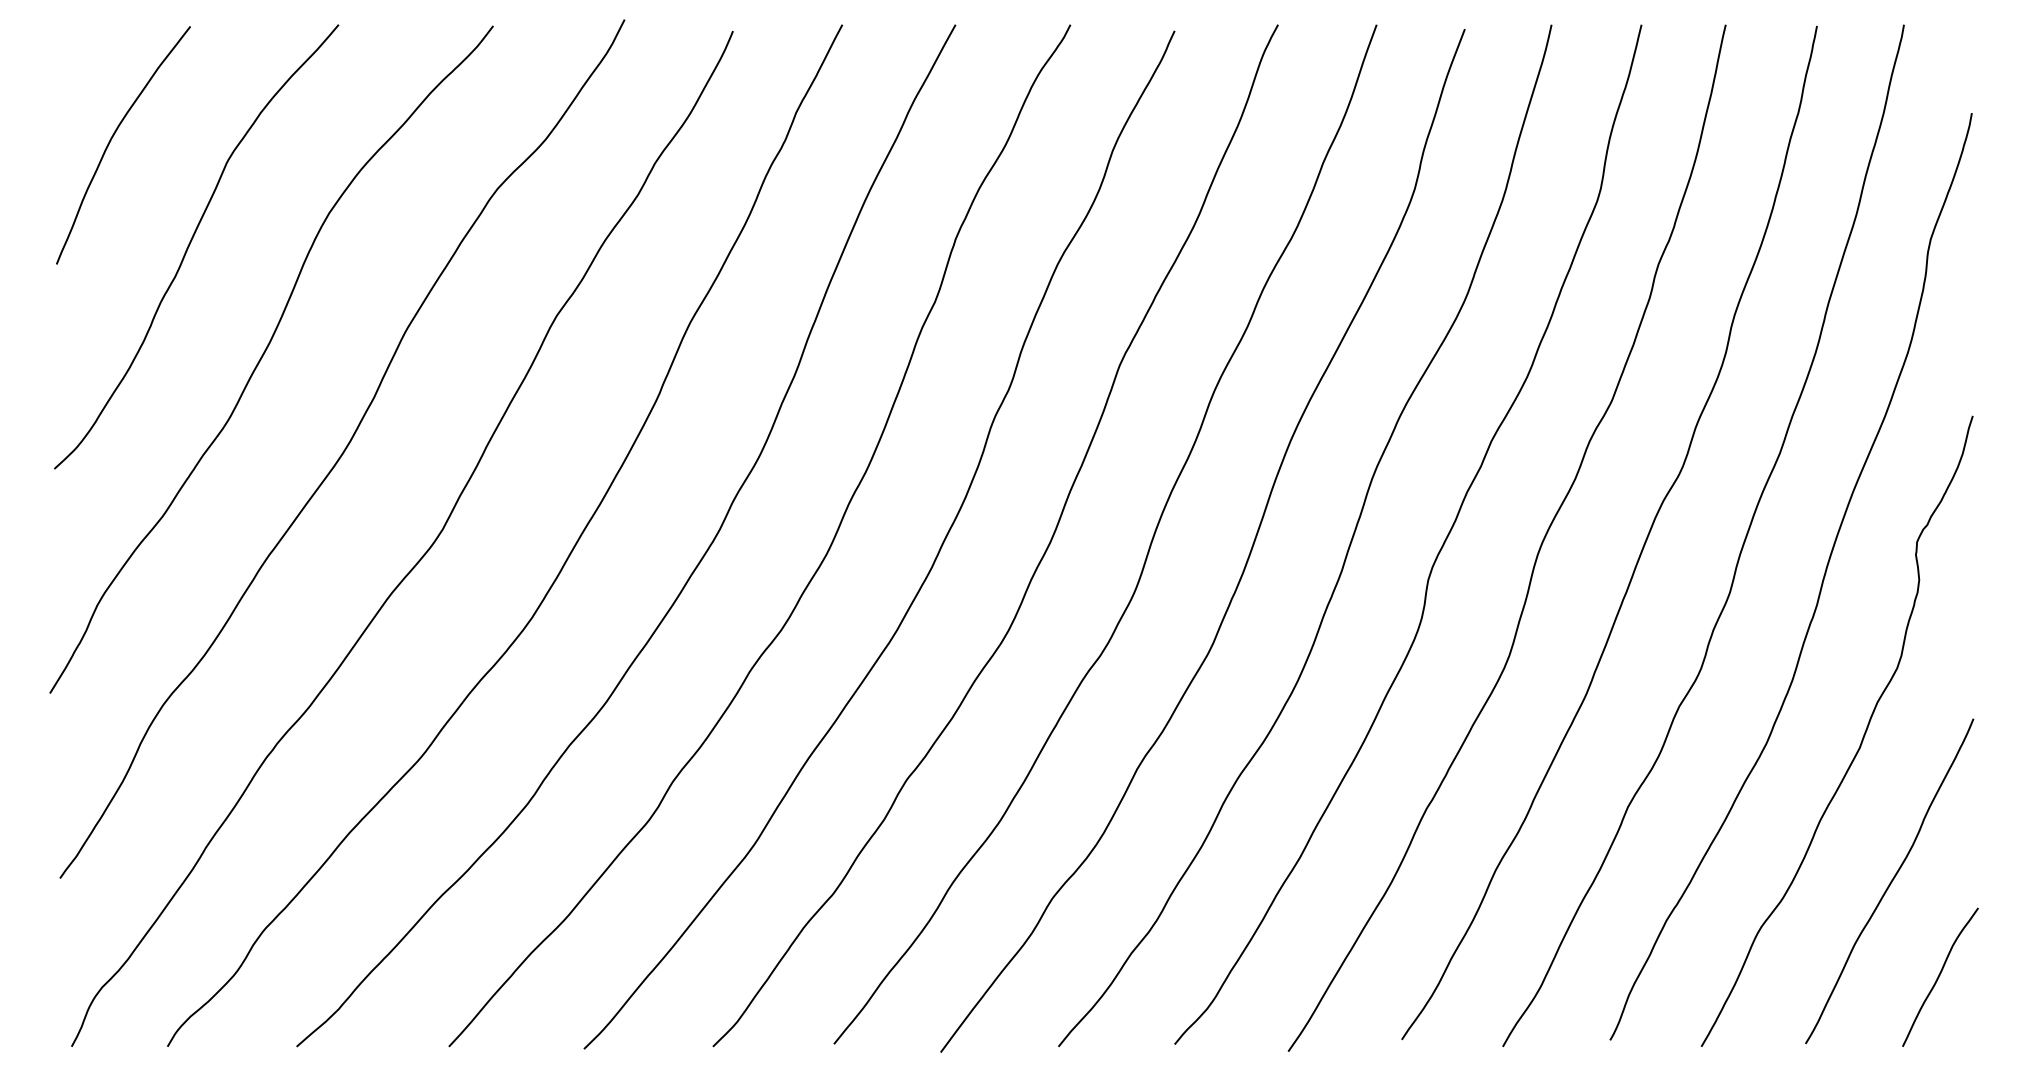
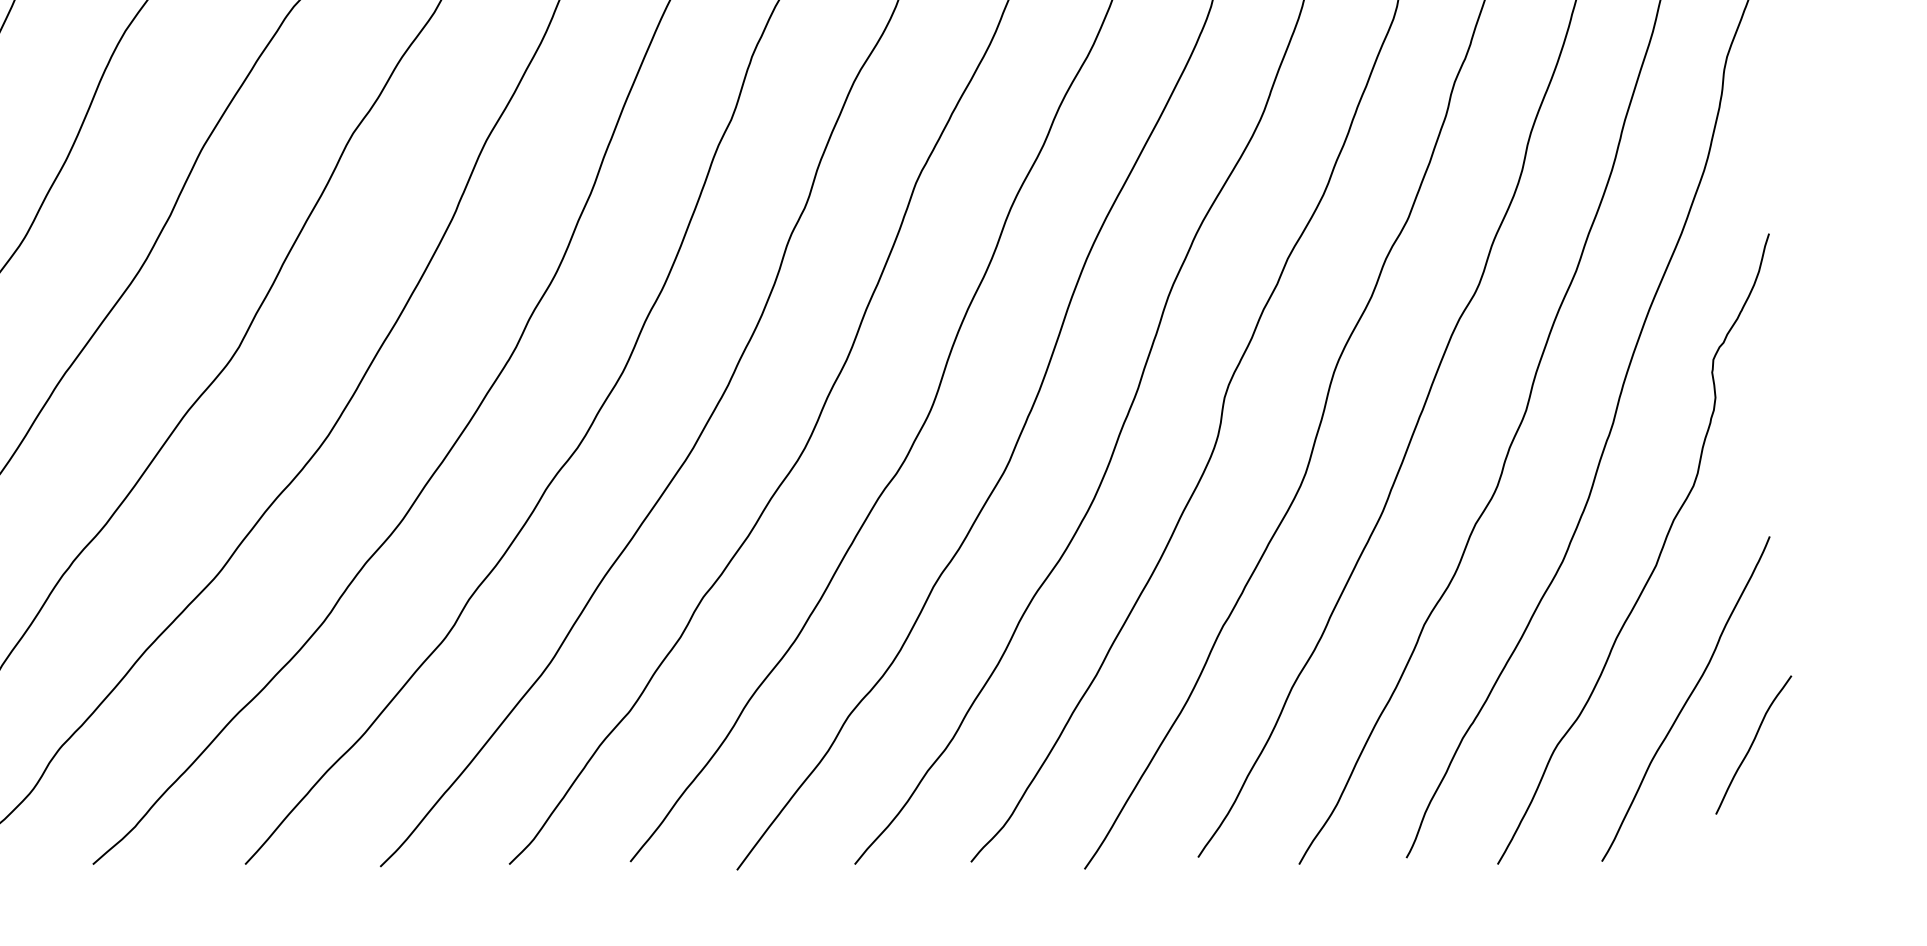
curve: (1940, 975) -> (1753, 743), moved

